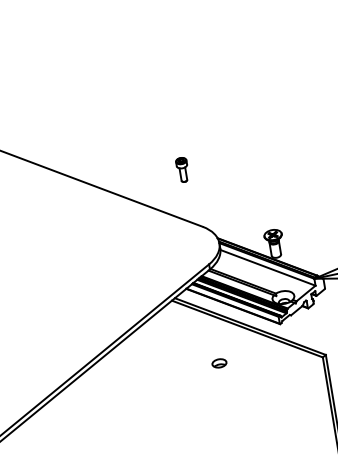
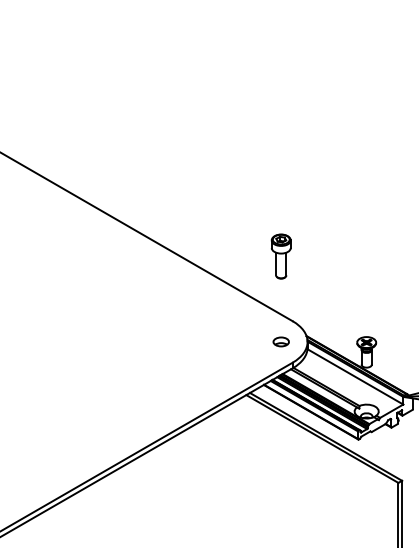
part: (182, 170) -> (280, 256), size x1.67
part: (218, 363) -> (280, 341), moved

